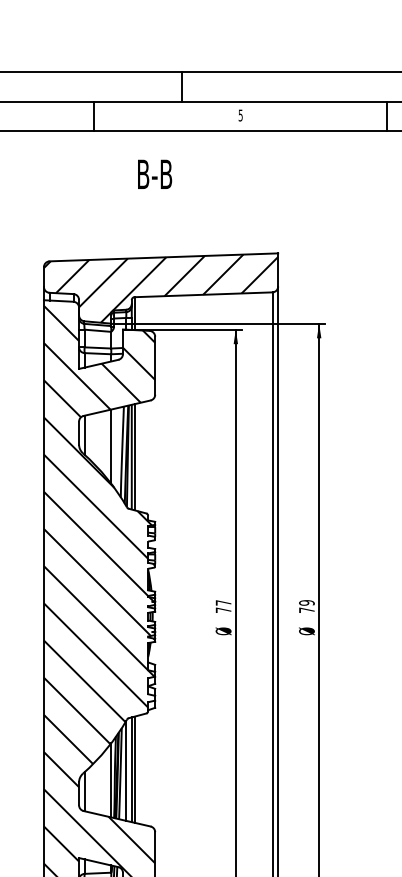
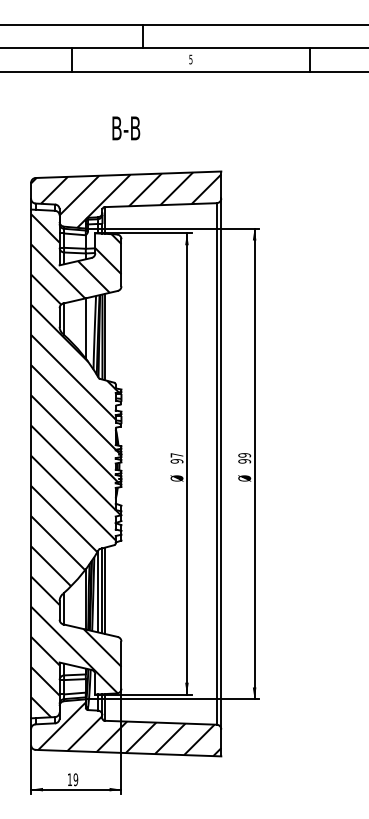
text: (155, 174) -> (126, 128), moved
text: (222, 610) -> (176, 461), 77 -> 97
text: (306, 610) -> (244, 461), 79 -> 99

